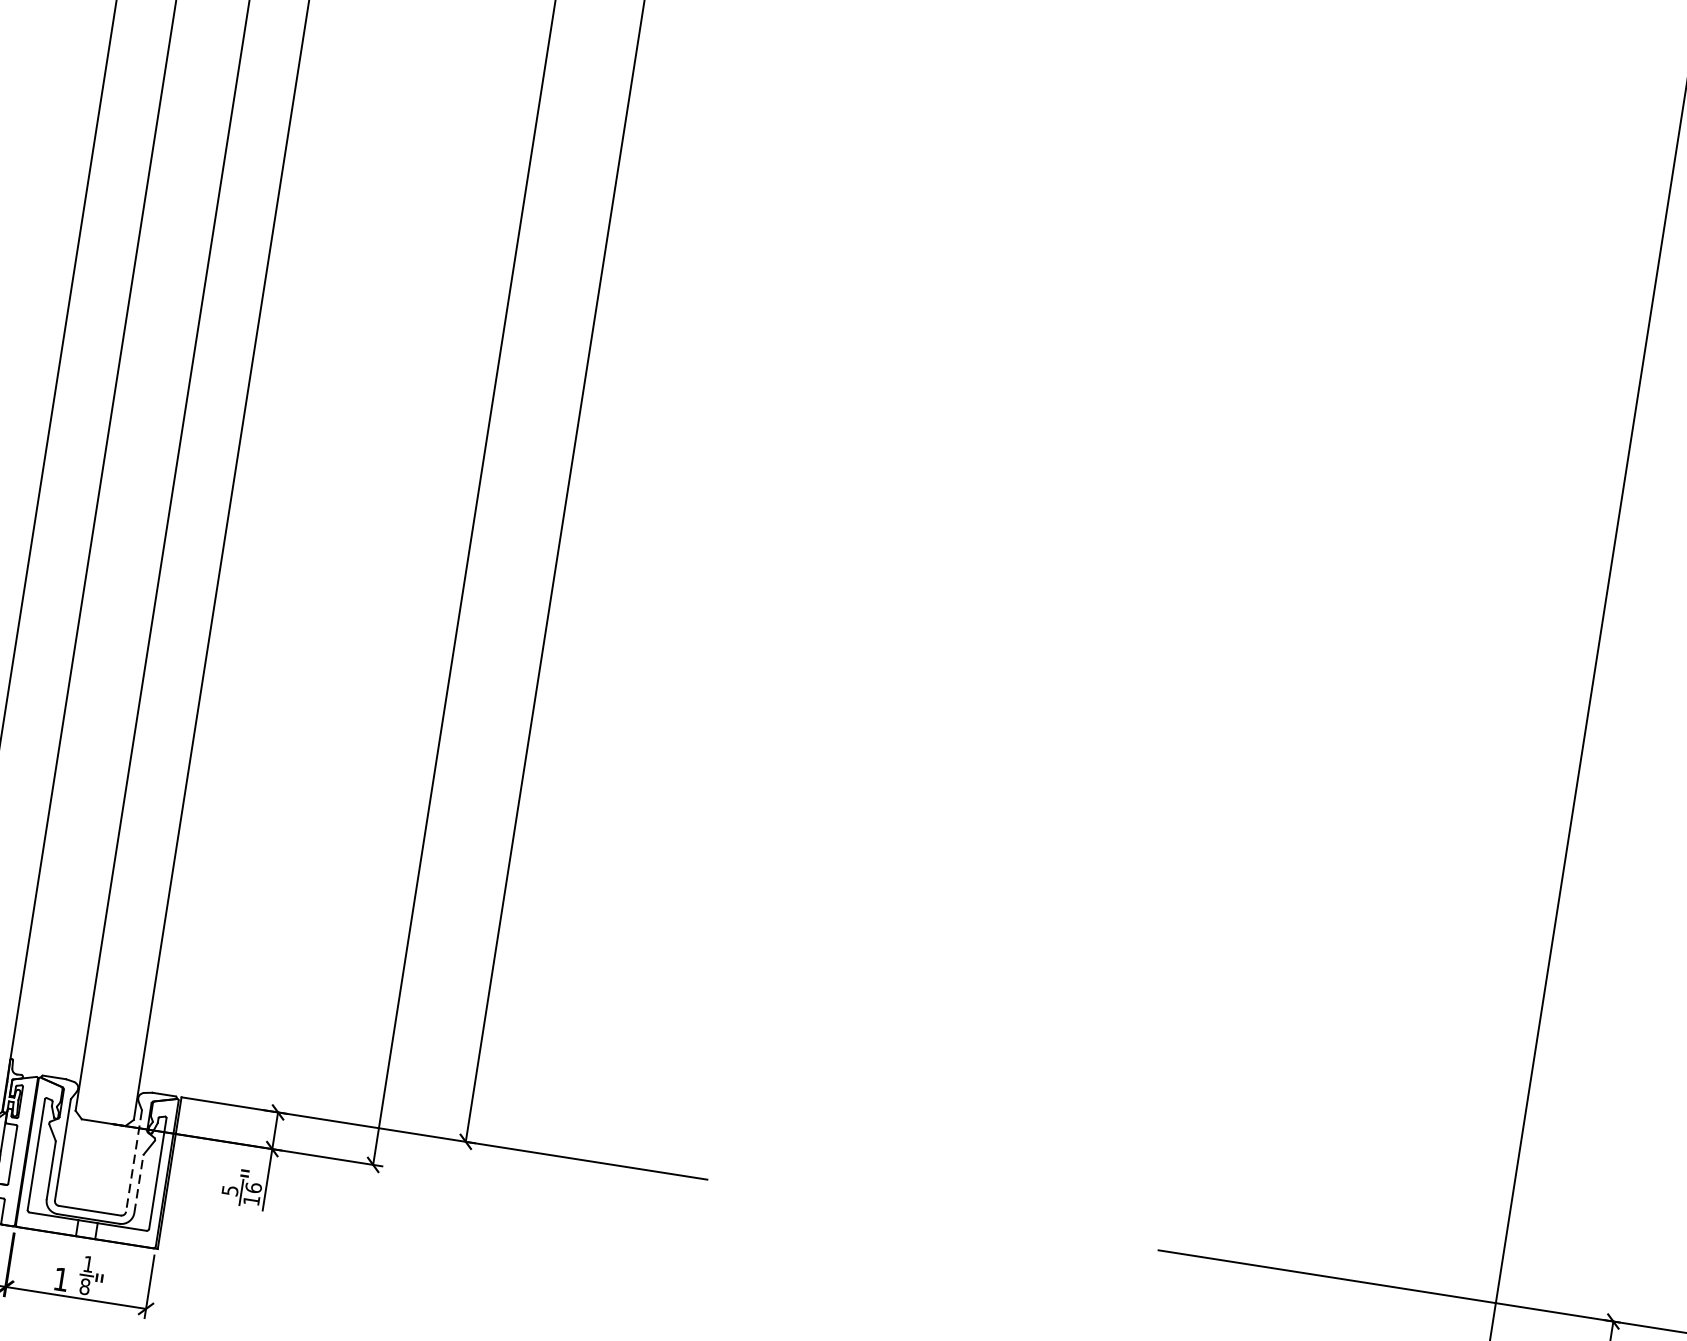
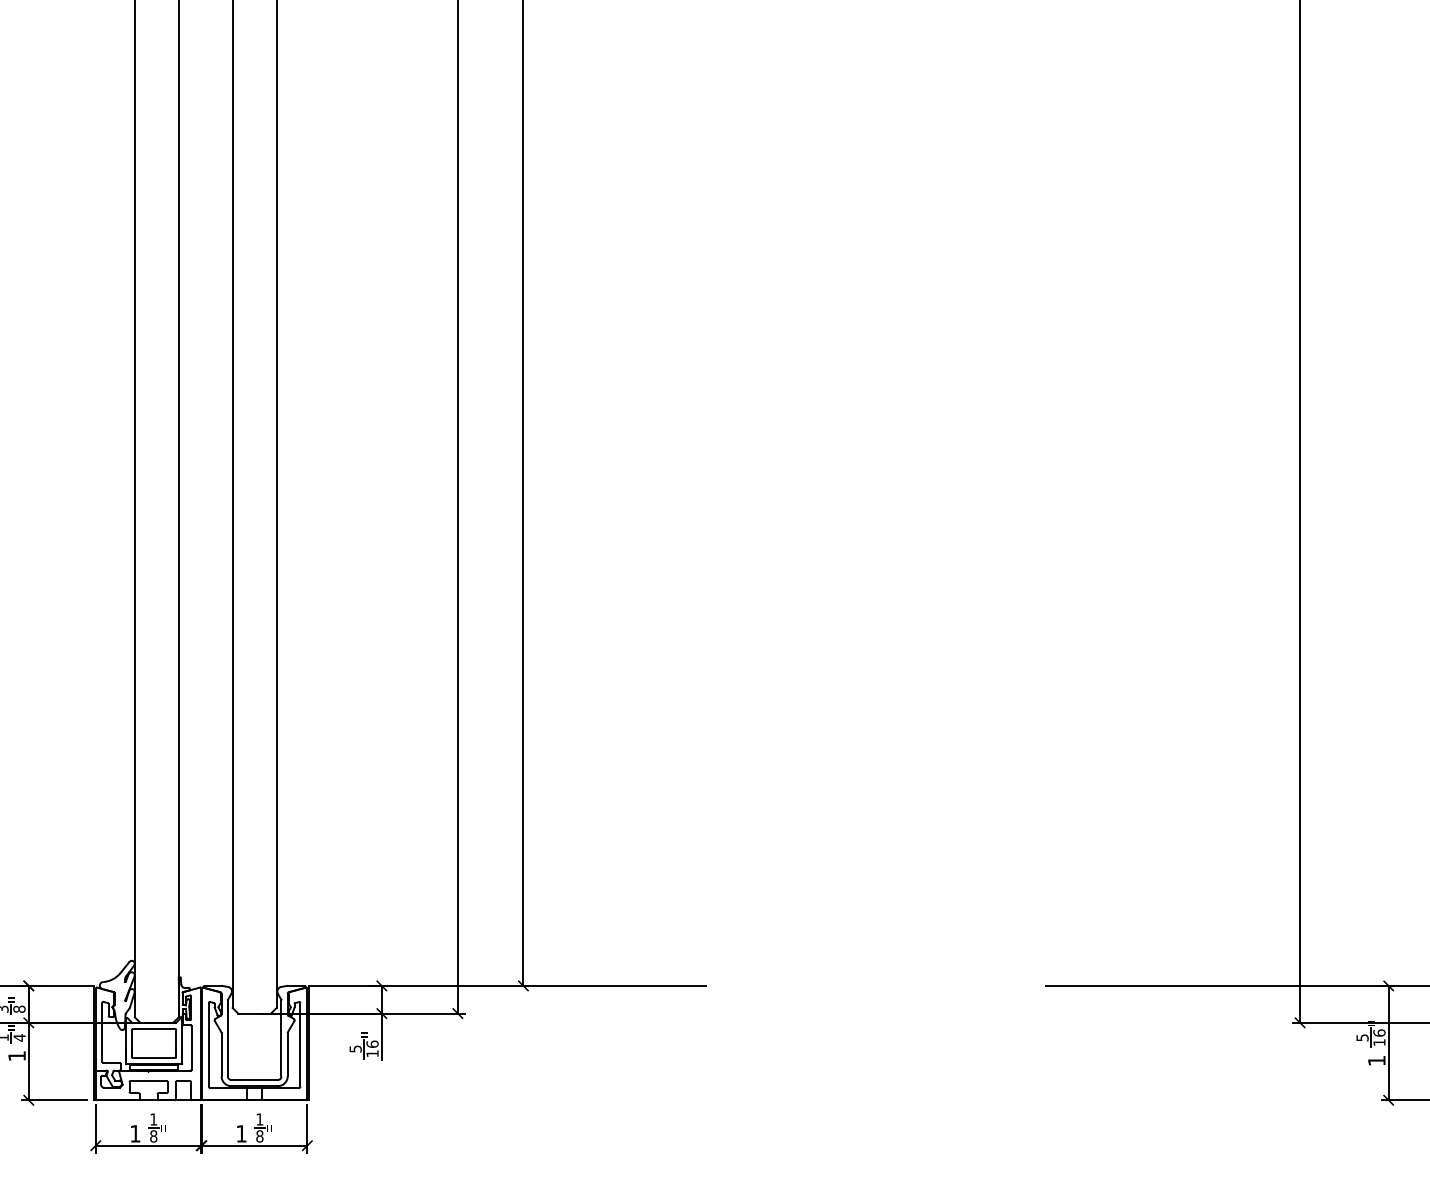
line: (134, 1161) -> (281, 1038), dashed -> solid
line: (138, 1183) -> (287, 1054), dashed -> solid

